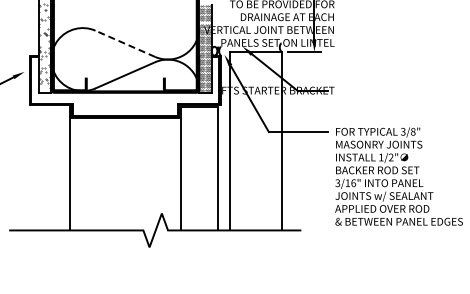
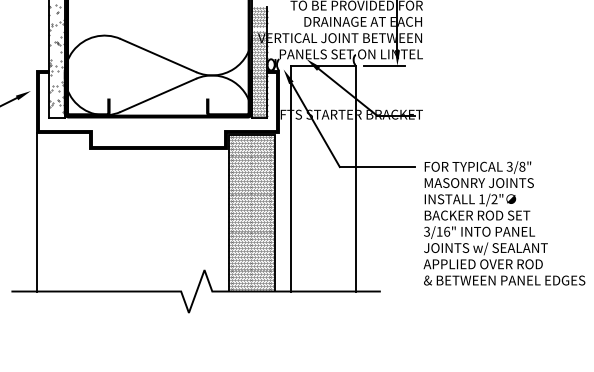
line: (125, 43) -> (158, 55), dashed -> solid
line: (69, 167) -> (37, 211), moved
hatch: (199, 168) -> (252, 213), added

